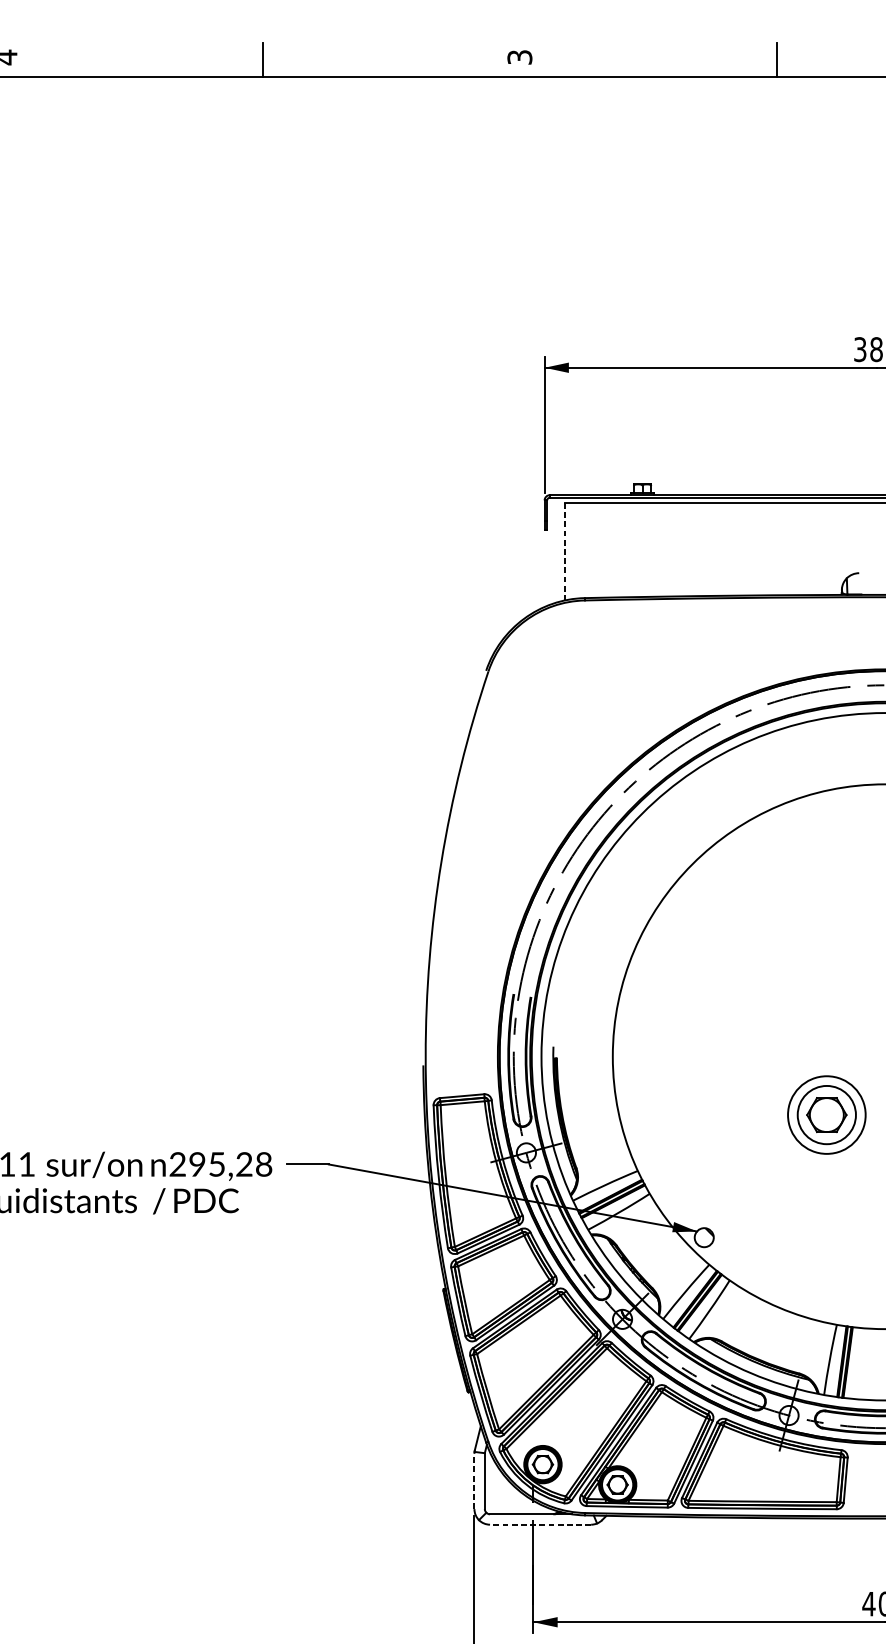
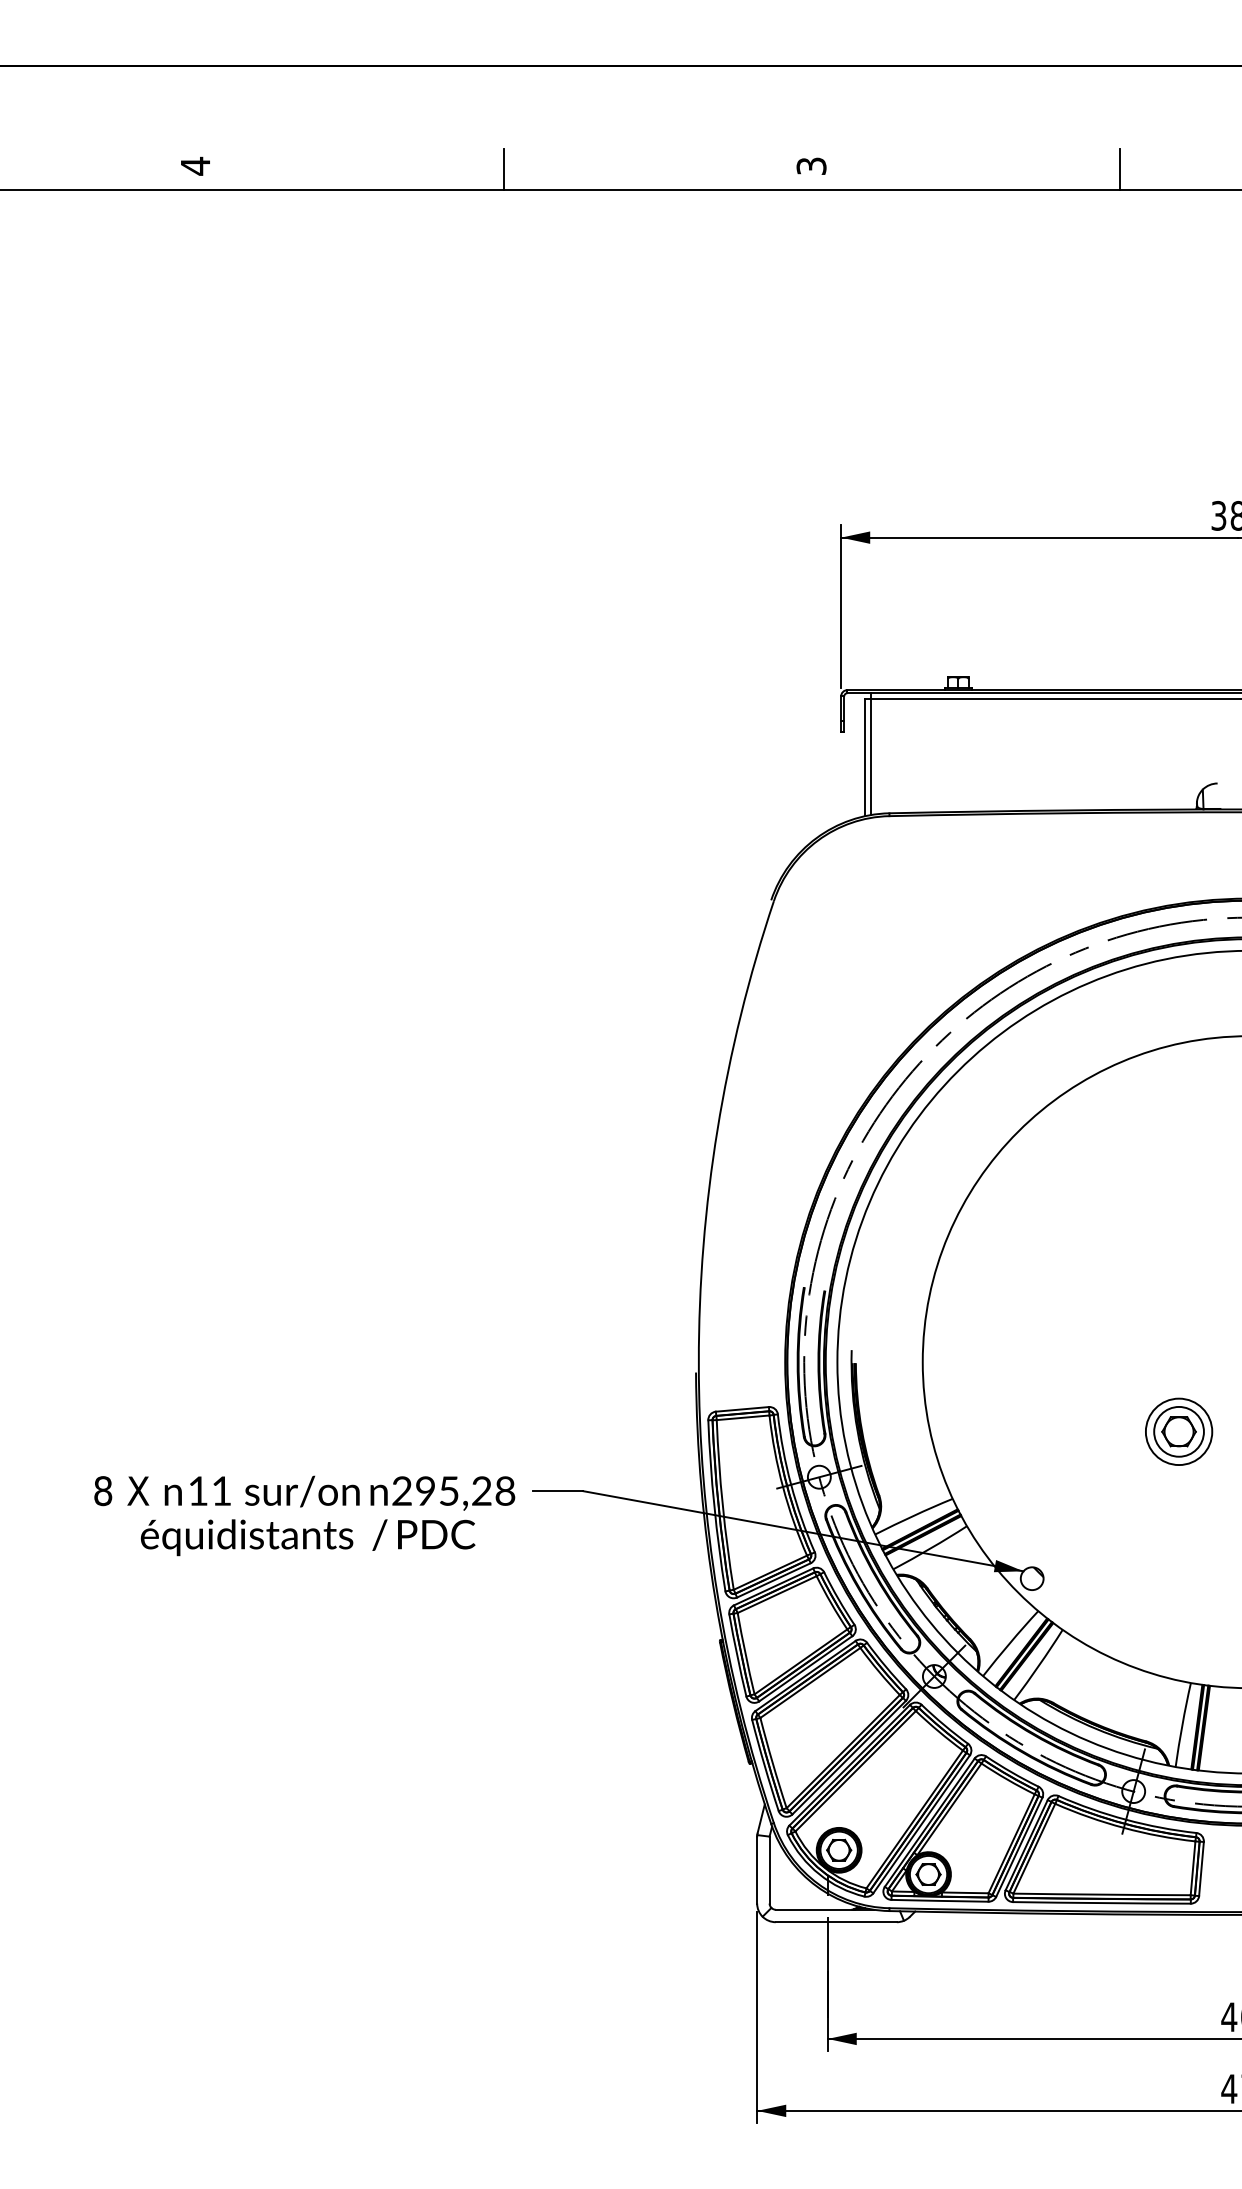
line: (569, 548) -> (871, 754), added
line: (564, 552) -> (865, 758), dashed -> solid
part: (827, 1114) -> (1179, 1431), size x0.71
line: (474, 1480) -> (757, 1869), dashed -> solid
line: (540, 1524) -> (836, 1922), dashed -> solid

